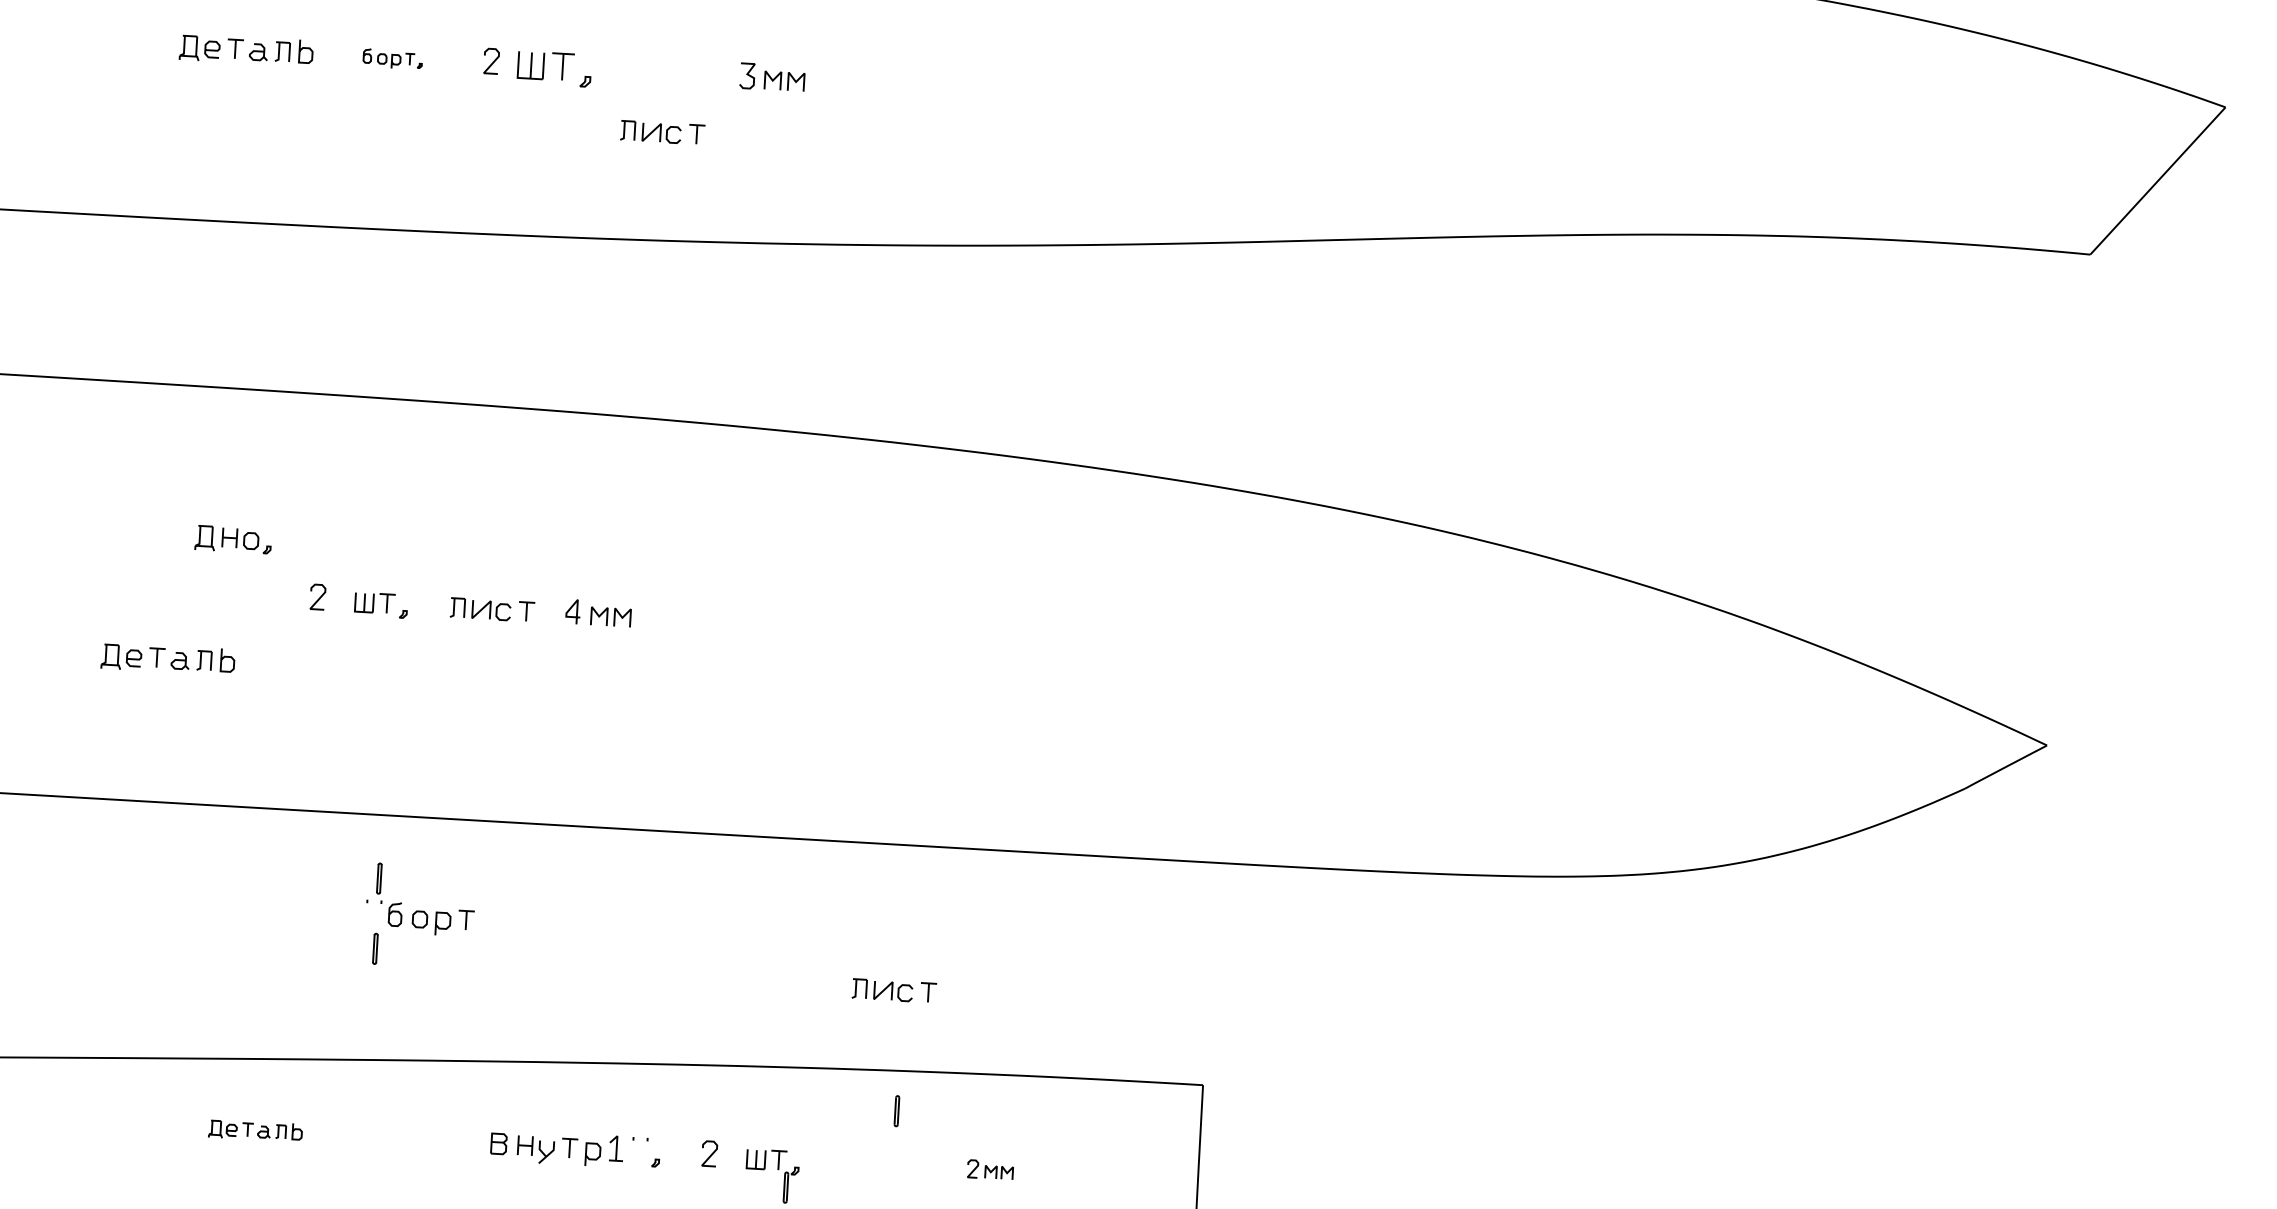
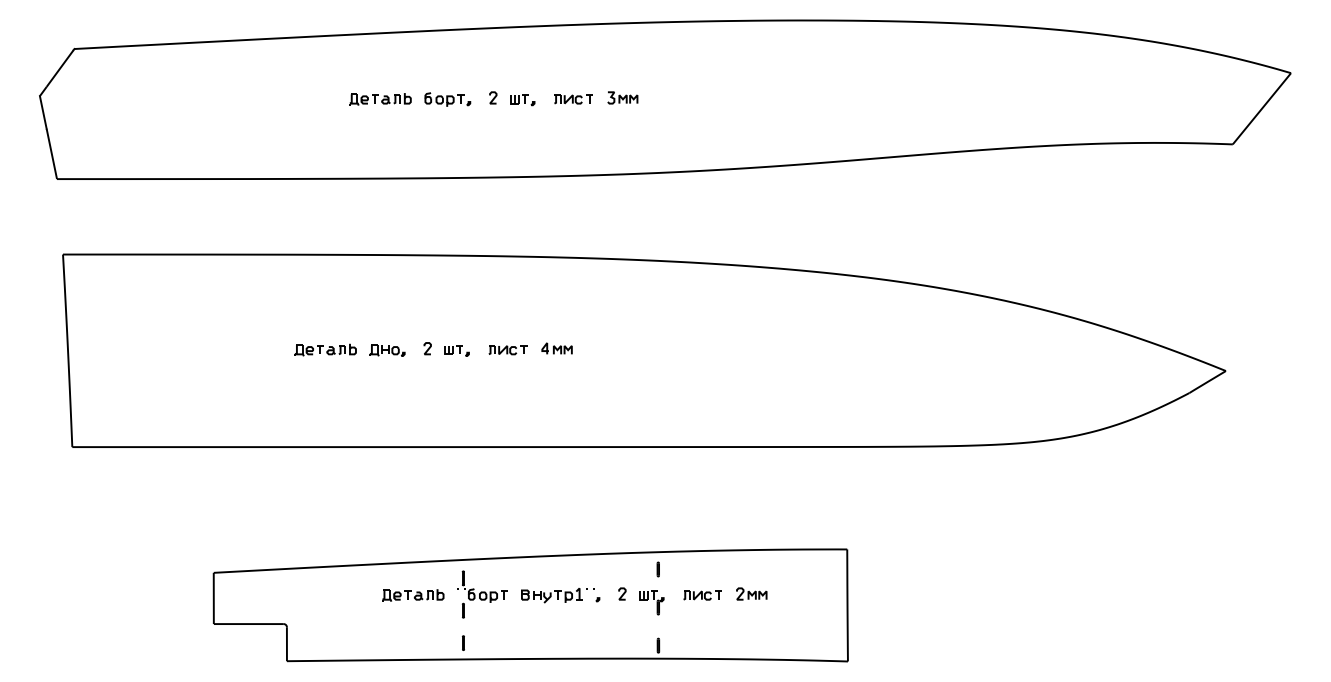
part: (392, 58) -> (447, 99), size x1.67
part: (554, 70) -> (522, 100), size x0.71
part: (662, 133) -> (573, 99), moved
part: (233, 539) -> (387, 350), moved
part: (168, 657) -> (325, 349), moved
part: (418, 916) -> (482, 594), moved
part: (893, 991) -> (702, 595), moved
line: (895, 1111) -> (657, 569), moved
part: (256, 1130) -> (413, 595), size x1.43
part: (989, 1168) -> (751, 593), size x1.43

